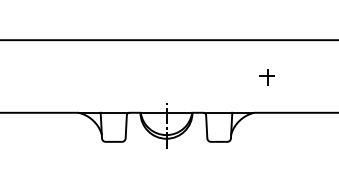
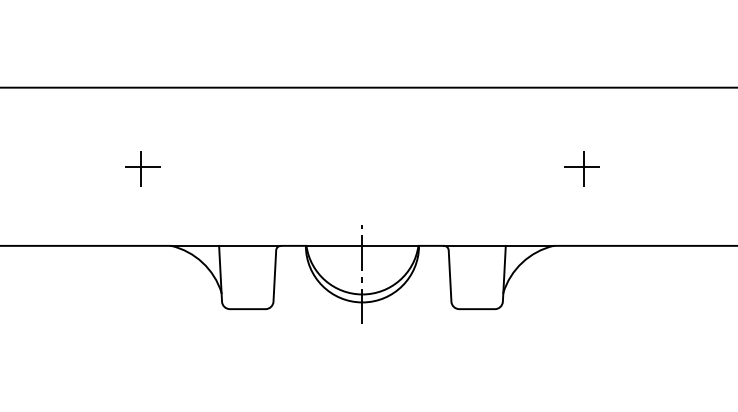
part: (65, 77) -> (142, 168), added

